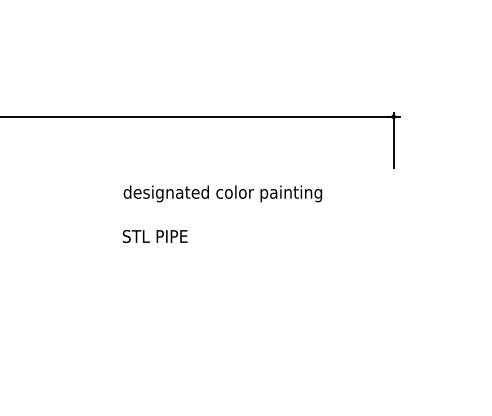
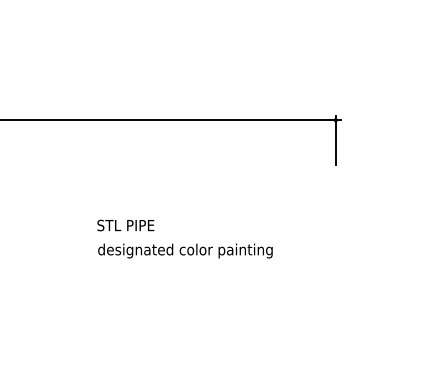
text: (222, 193) -> (185, 250), moved

